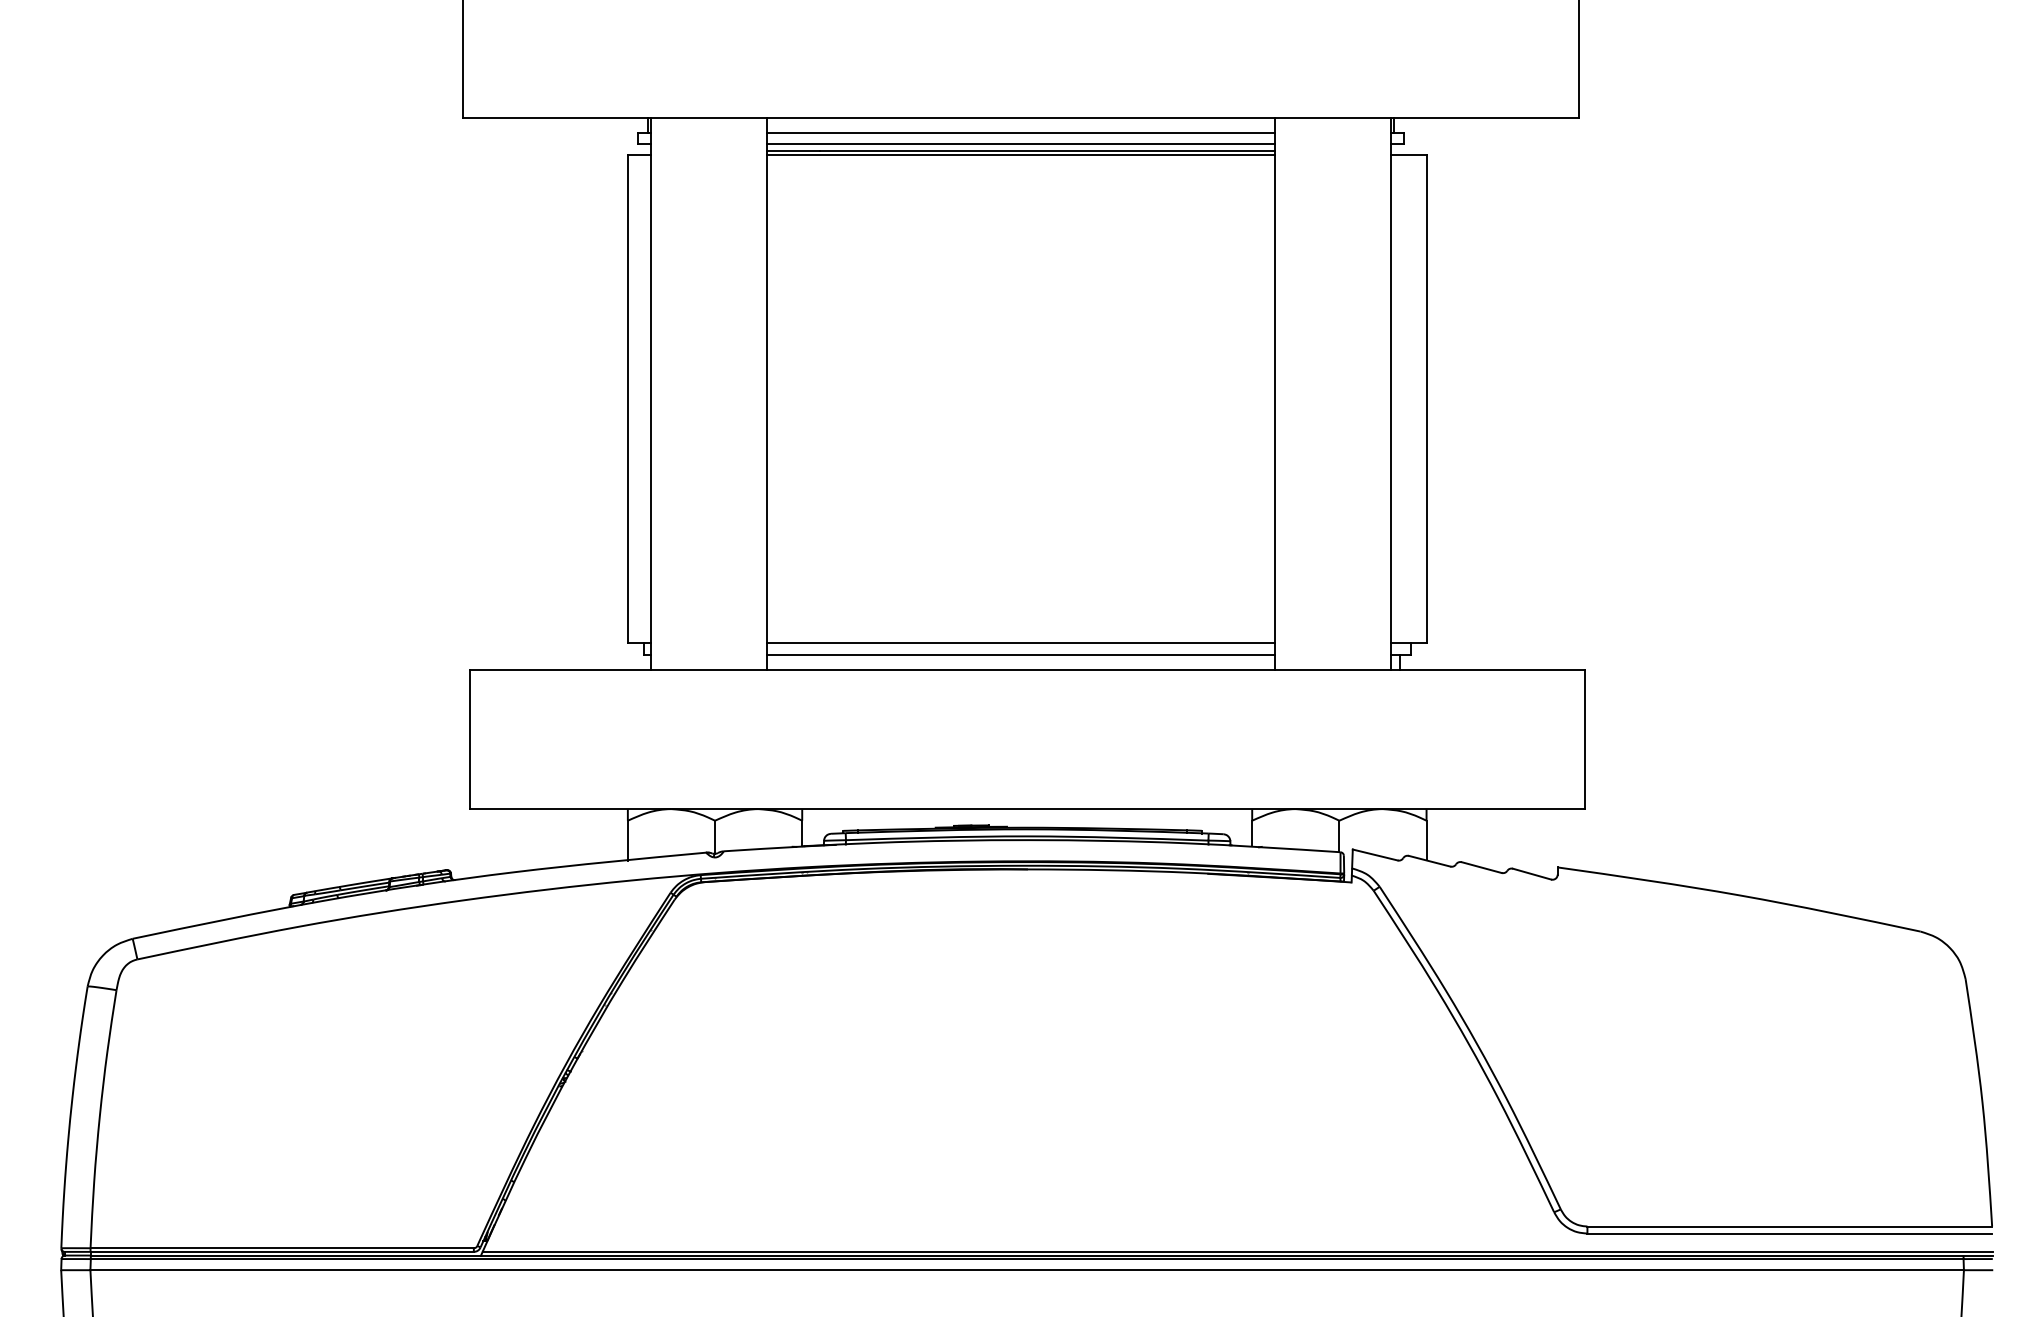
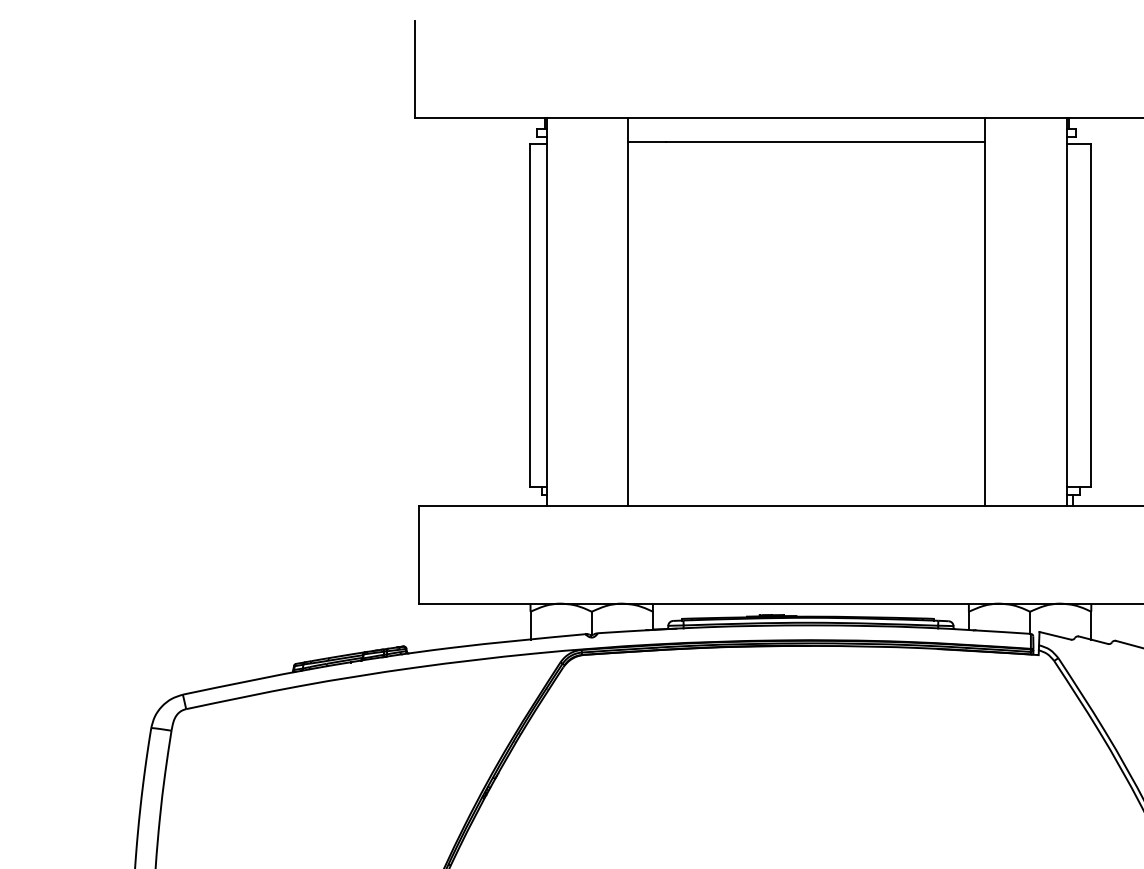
line: (1020, 132) -> (806, 128), removed
line: (1020, 144) -> (806, 136), removed
line: (1021, 154) -> (806, 144), removed
line: (1021, 643) -> (806, 487), removed
line: (1020, 655) -> (806, 495), removed

